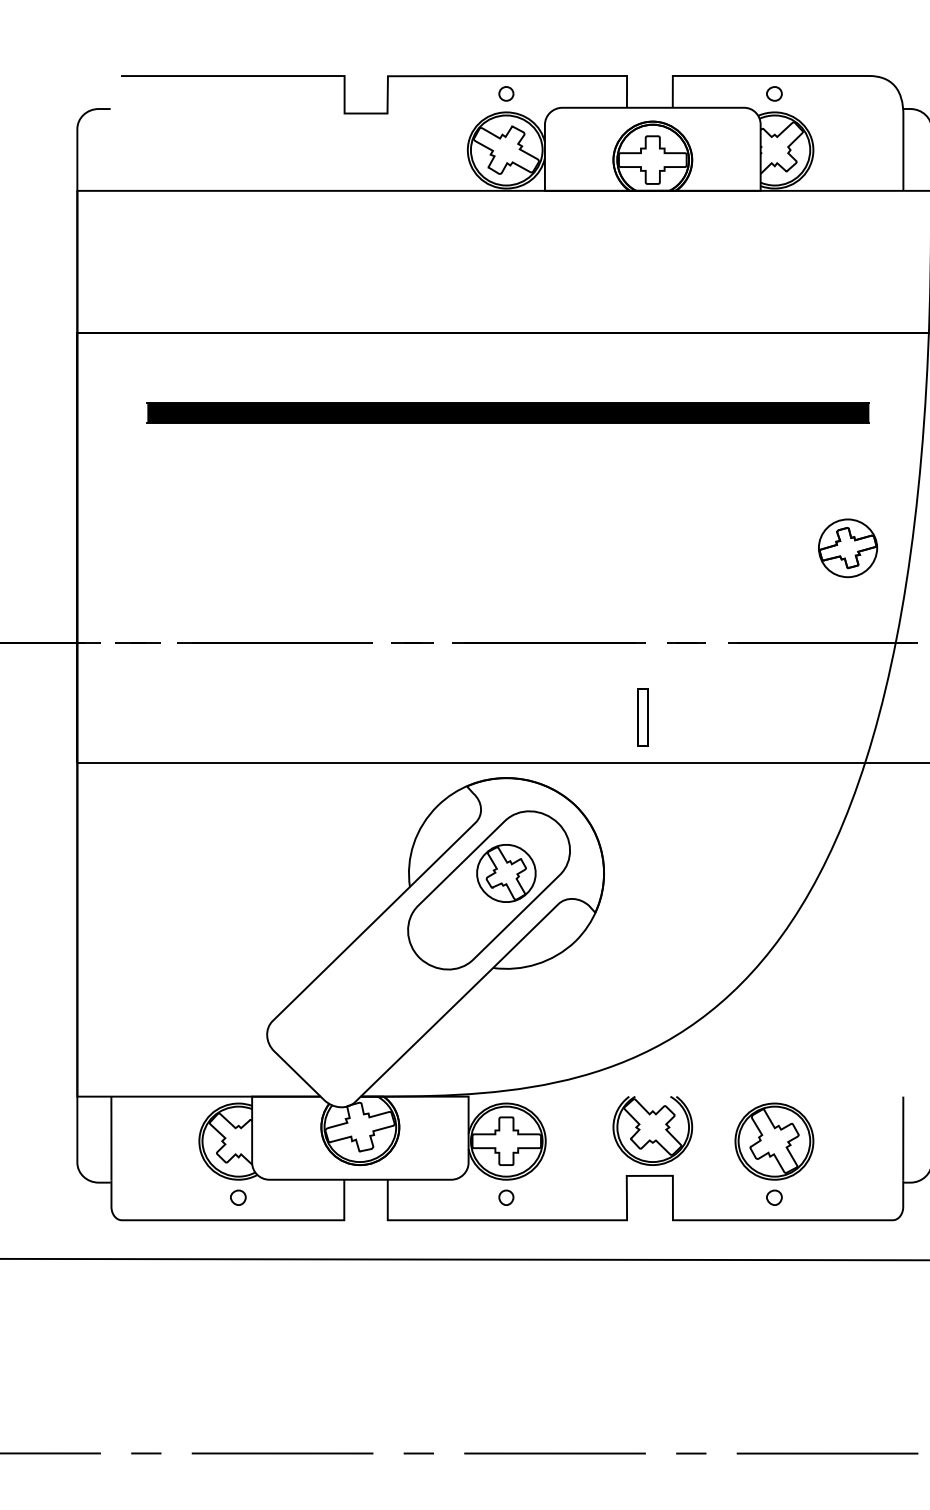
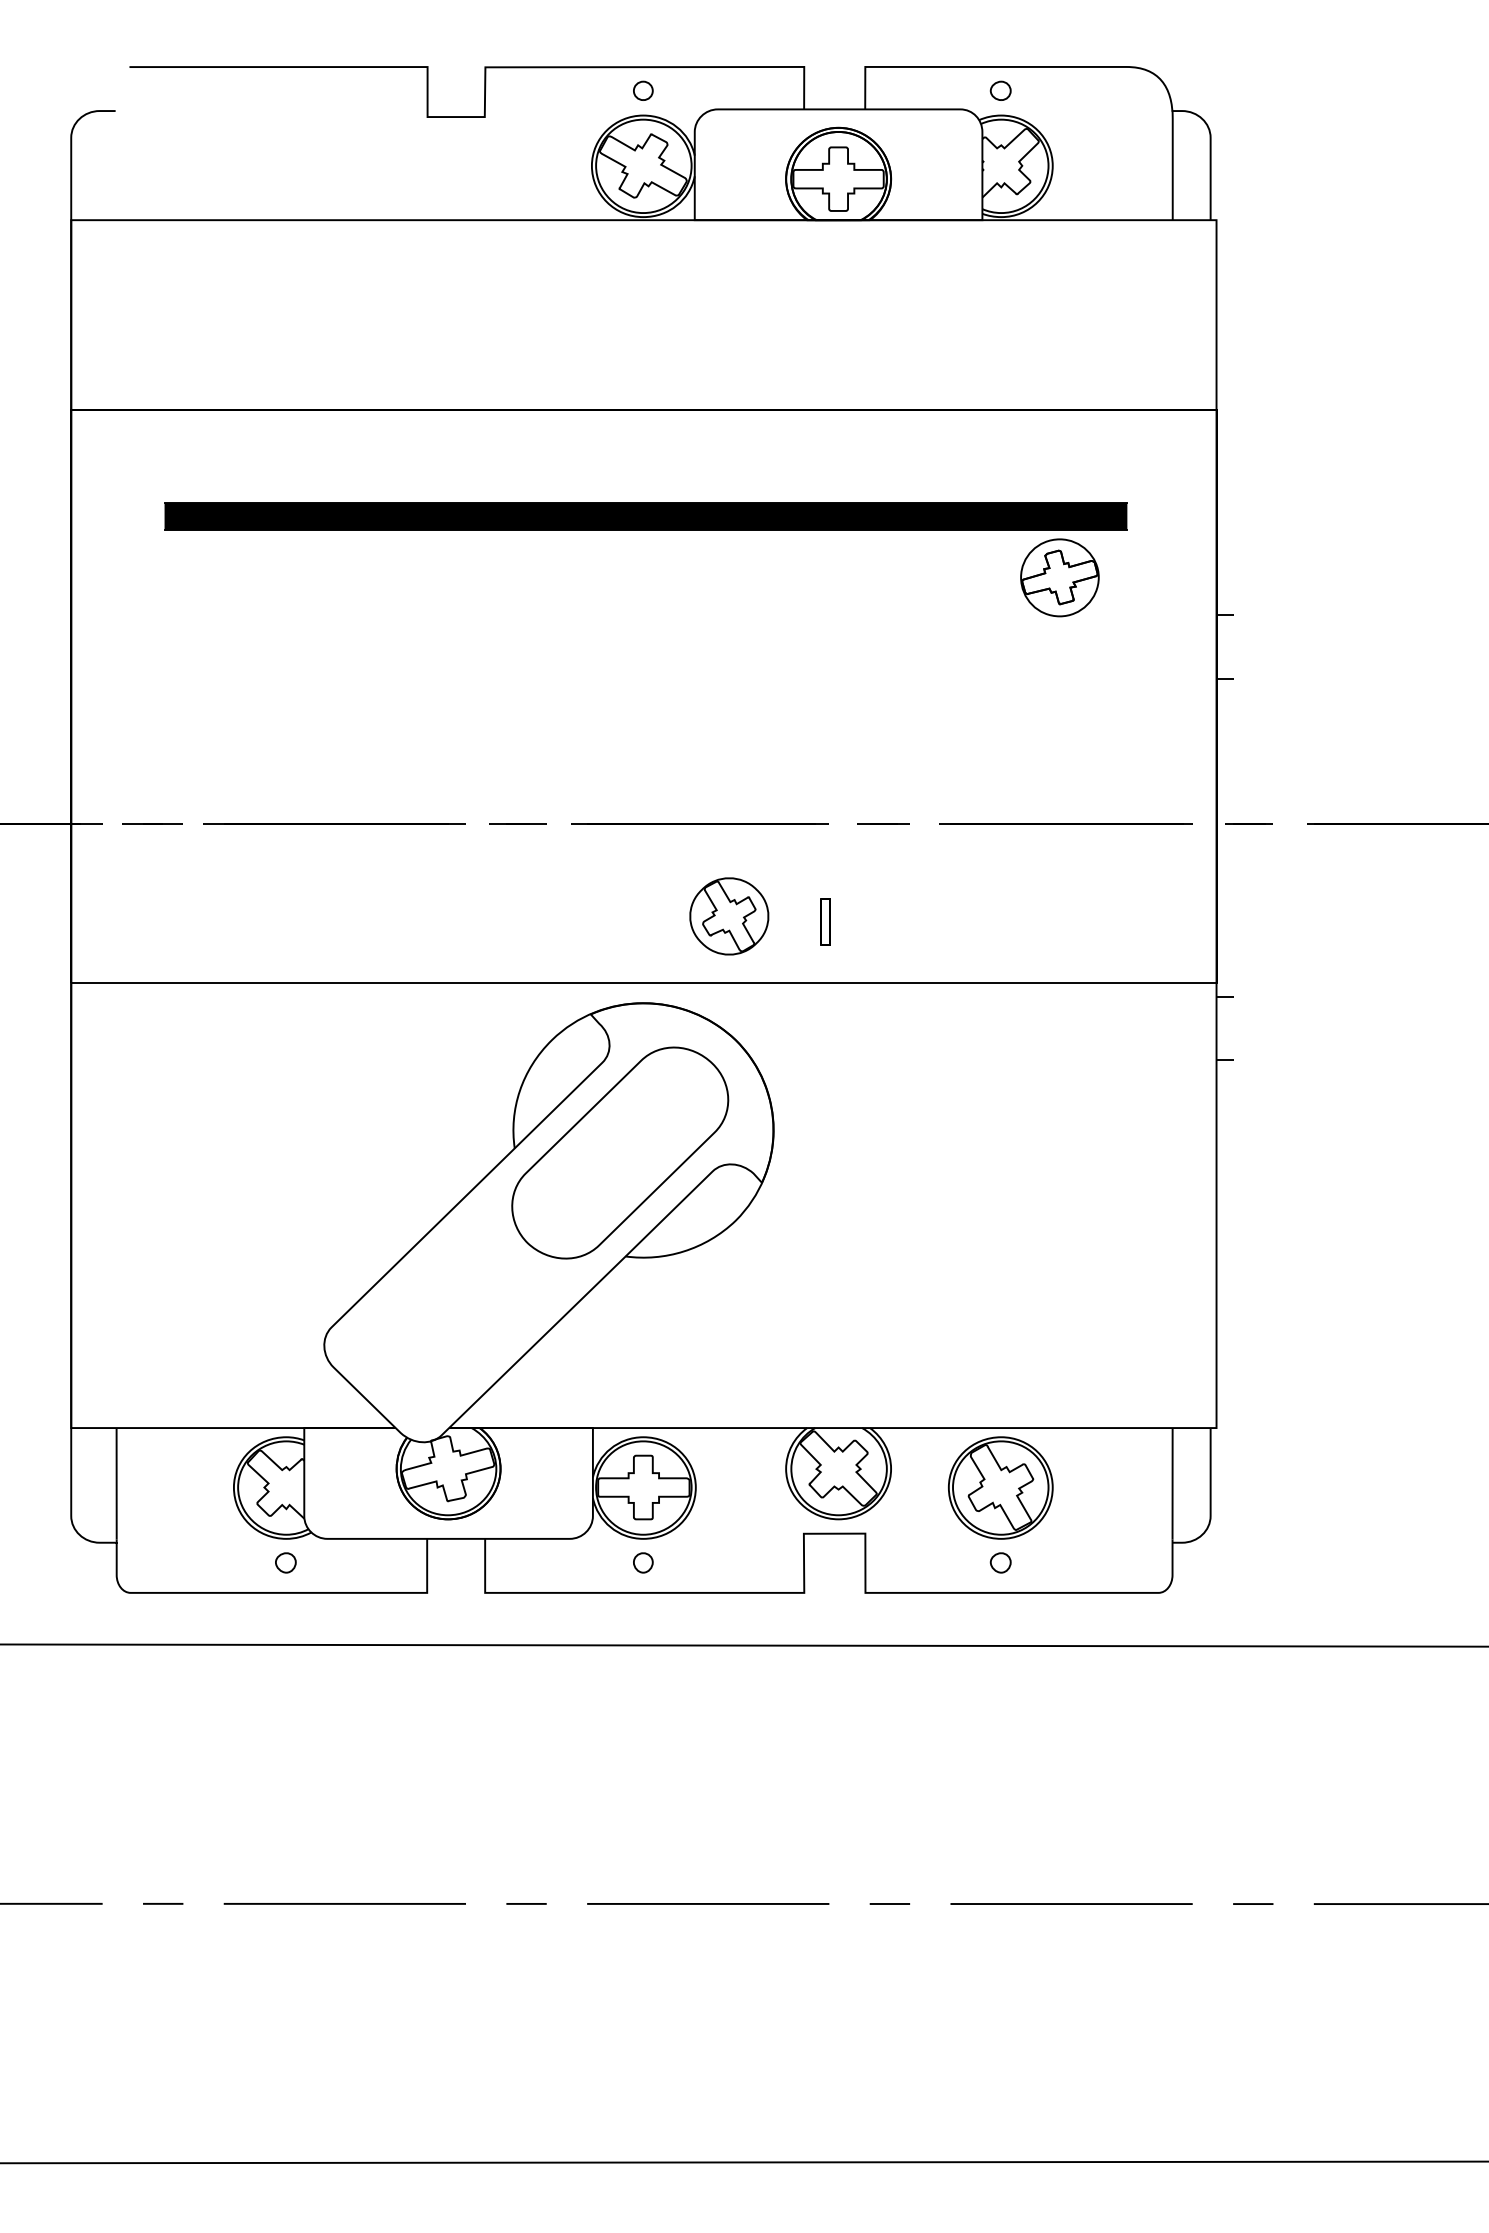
part: (847, 548) -> (1059, 577), moved
part: (642, 716) -> (825, 921), size x0.6
part: (506, 873) -> (729, 916), moved

